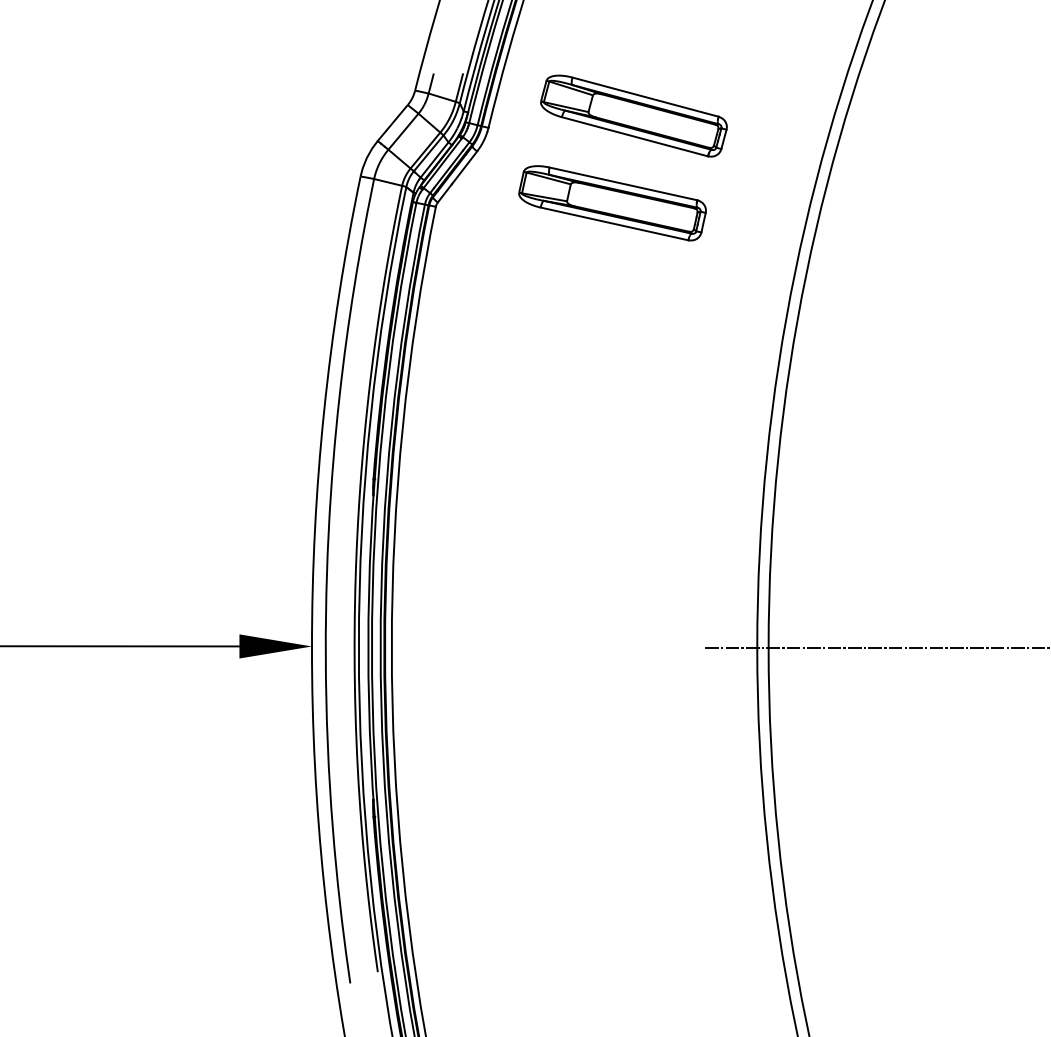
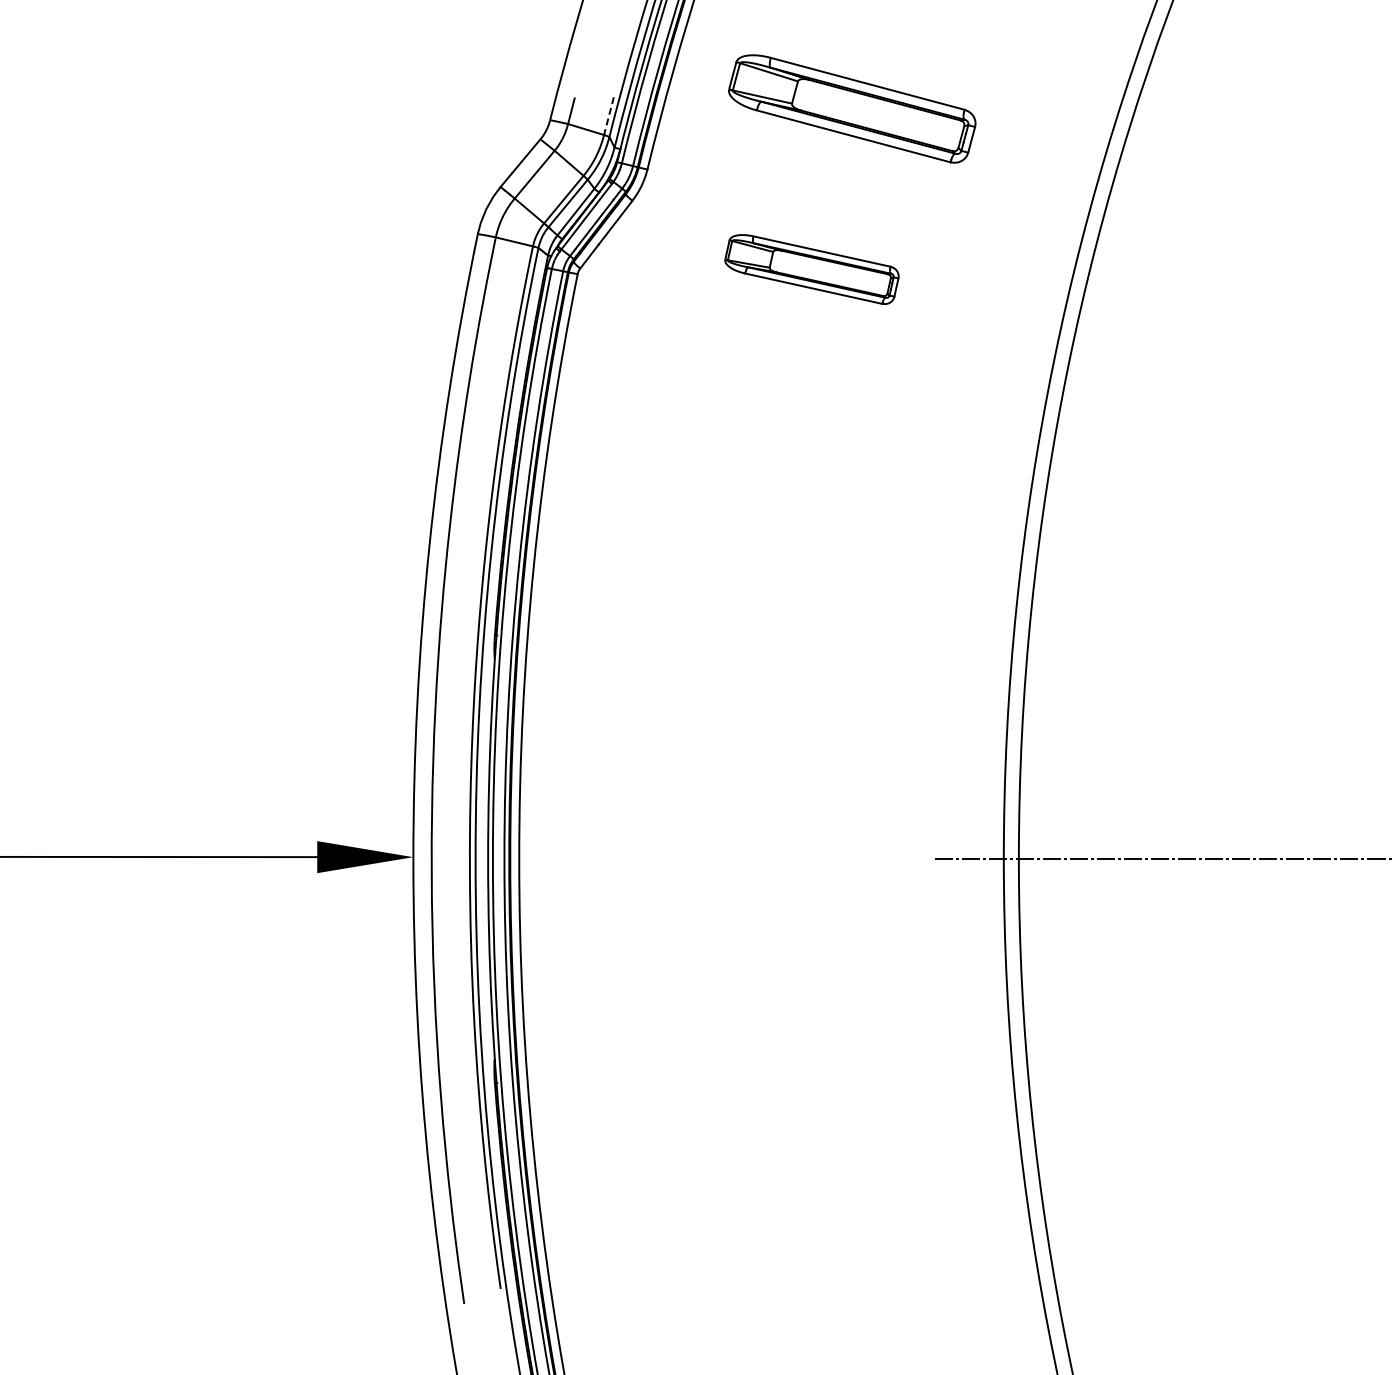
line: (459, 87) -> (608, 116), solid -> dashed
part: (634, 115) -> (852, 108), moved
part: (612, 203) -> (811, 269), size x0.7

